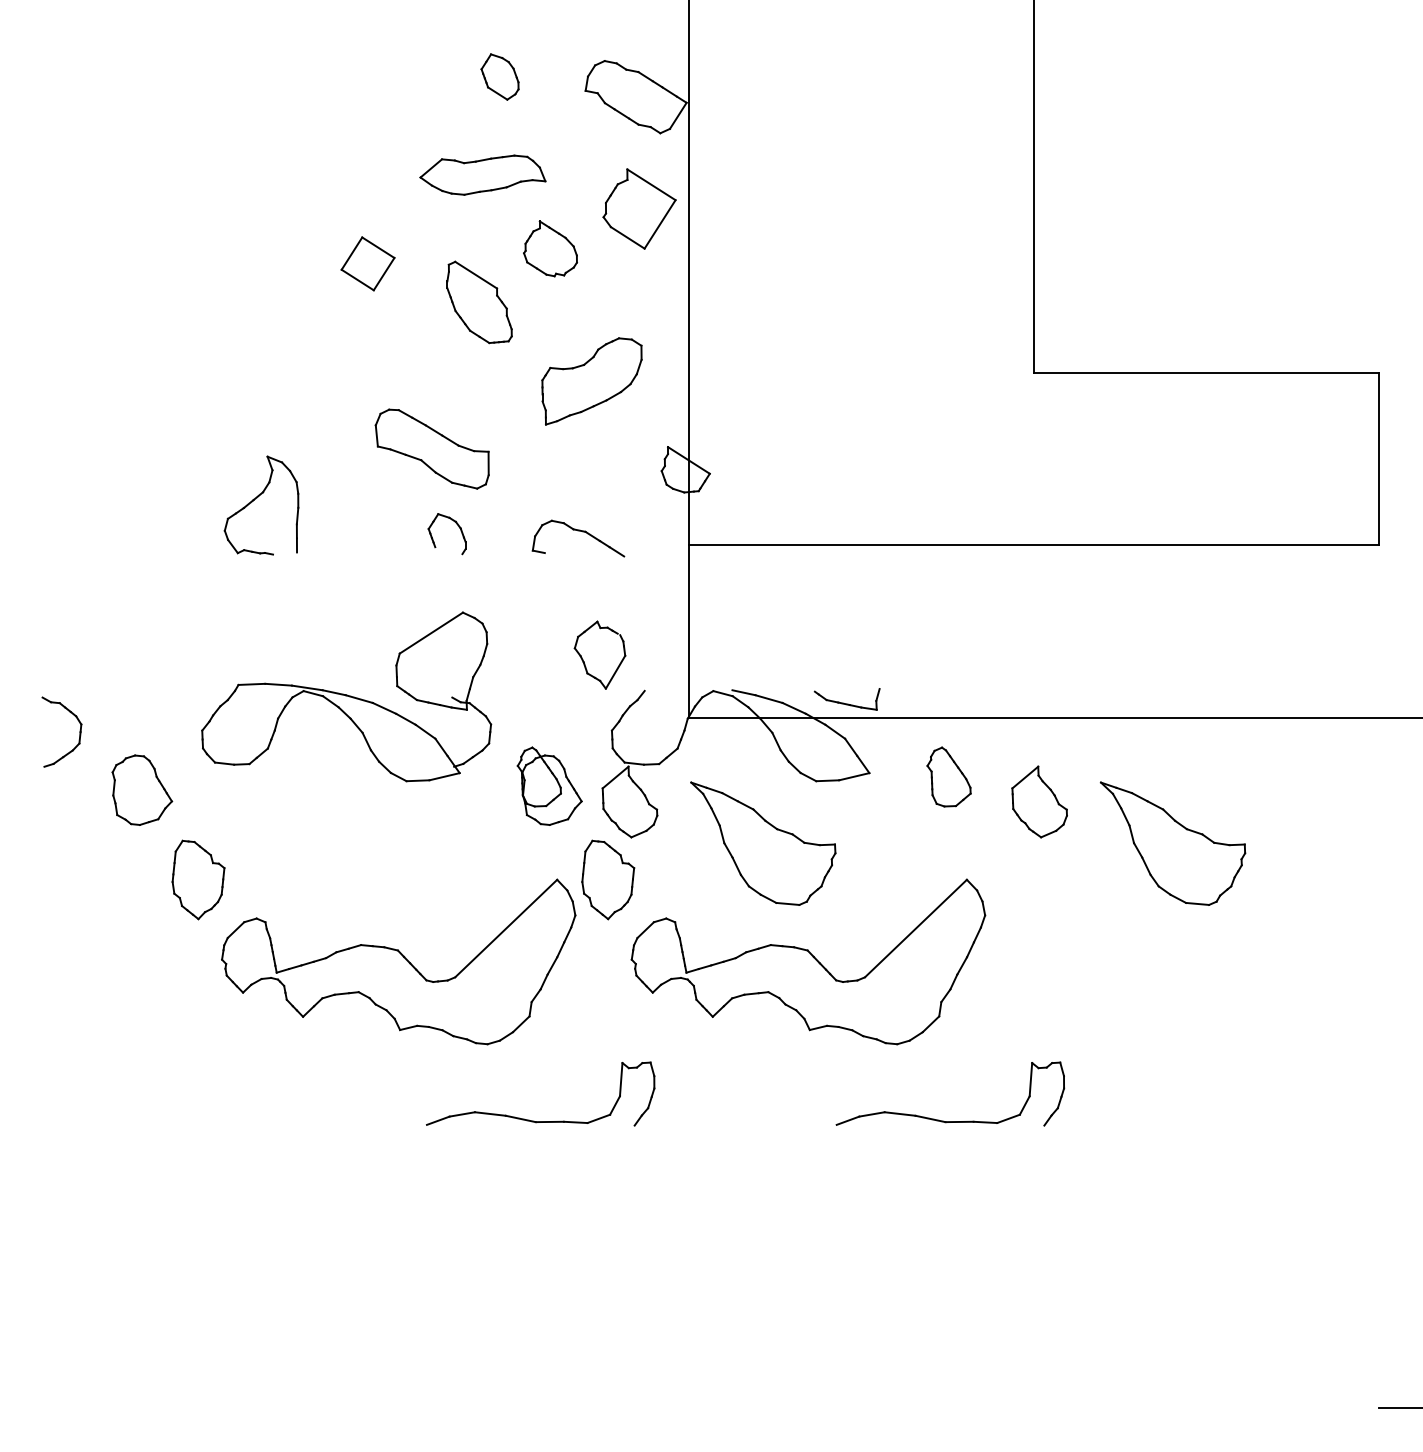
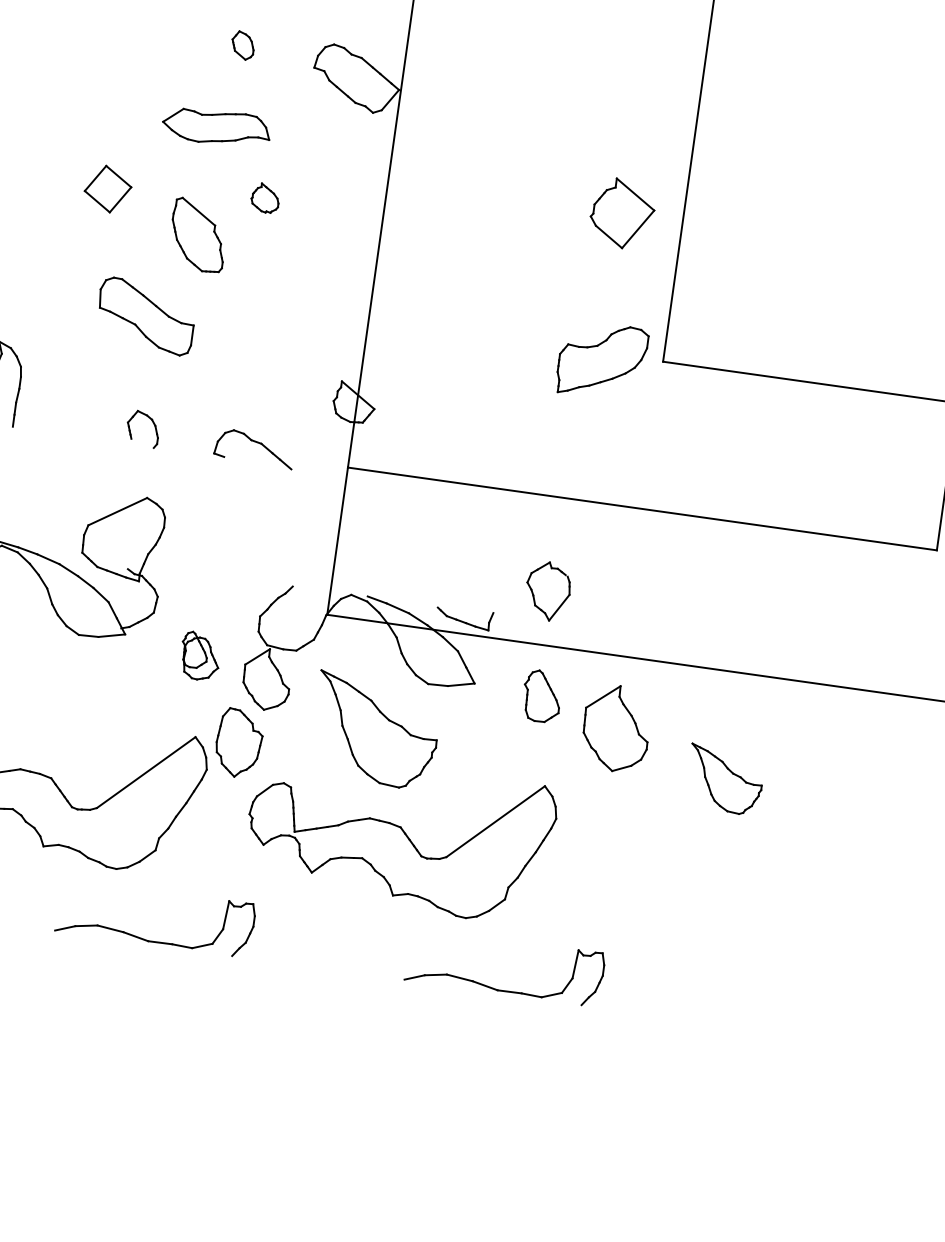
part: (499, 76) -> (242, 45), size x0.7
part: (639, 208) -> (622, 213), moved
part: (550, 248) -> (265, 197), size x0.6
part: (591, 381) -> (601, 360), moved
part: (431, 448) -> (145, 315), moved
part: (599, 654) -> (547, 590), moved
part: (549, 785) -> (200, 655), size x0.7
part: (1039, 801) -> (616, 728), size x1.4
part: (1172, 843) -> (724, 779), size x0.6

